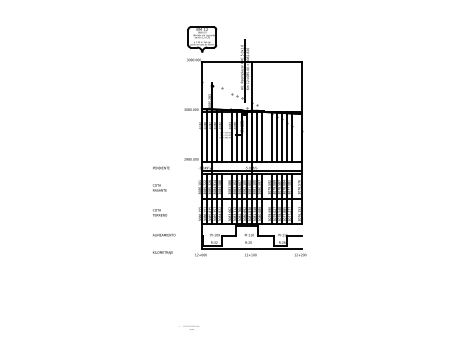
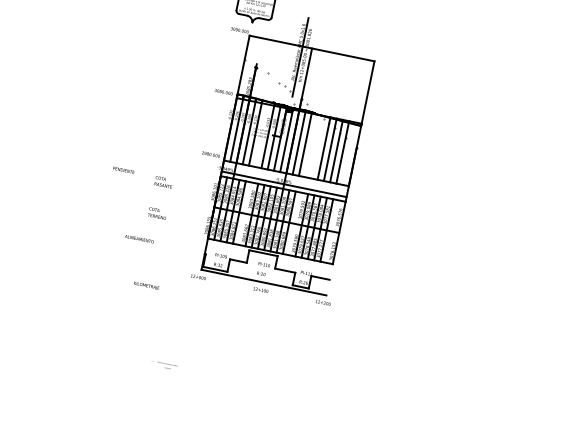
line: (271, 136) -> (317, 146), removed
text: (161, 167) -> (124, 169), moved
text: (164, 235) -> (139, 239), moved
text: (162, 252) -> (146, 285), moved

